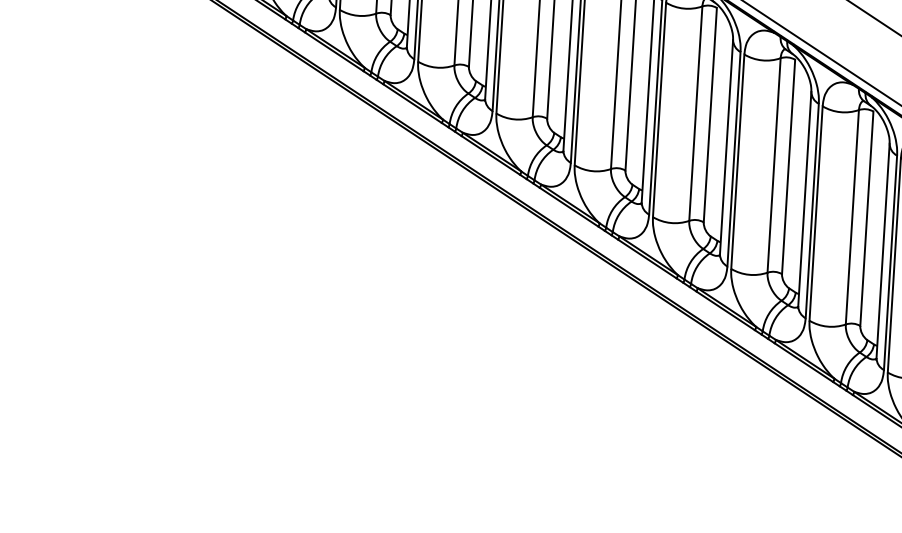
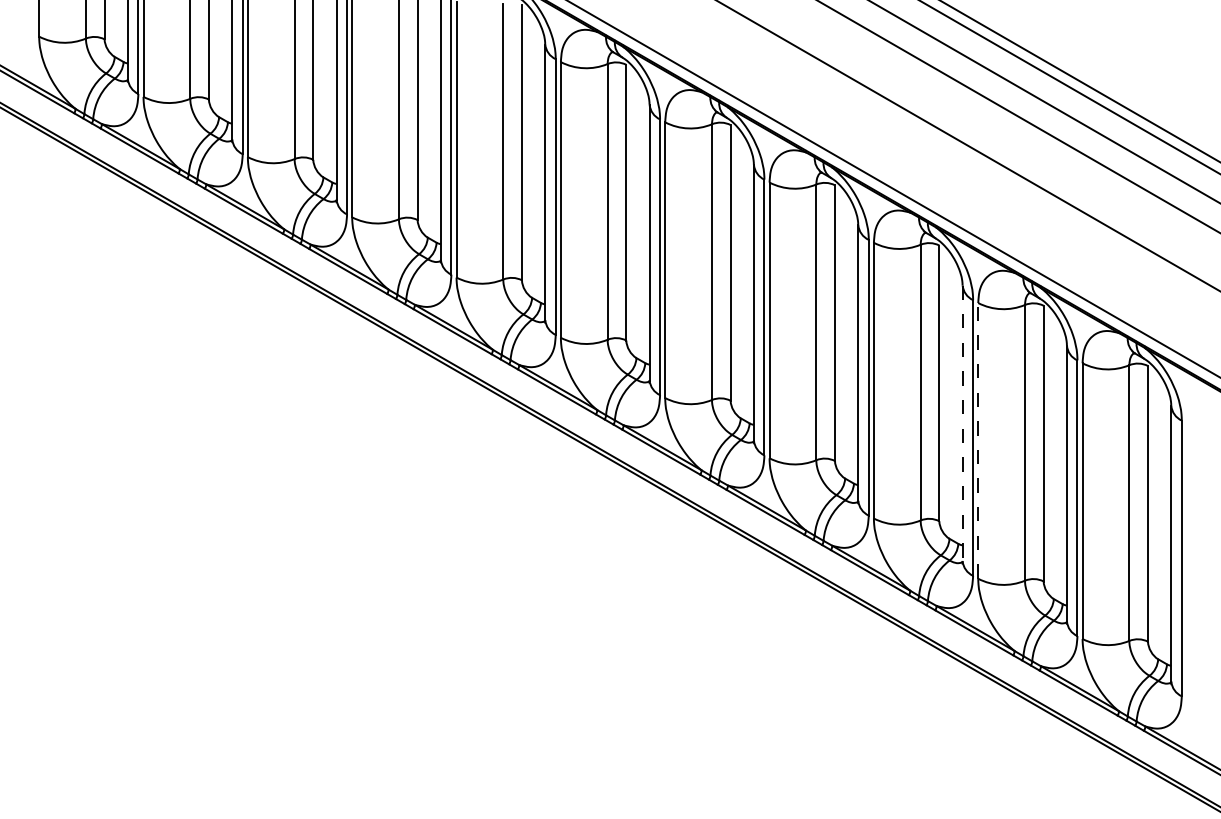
line: (804, 199) -> (962, 423), solid -> dashed
line: (816, 213) -> (978, 440), solid -> dashed

